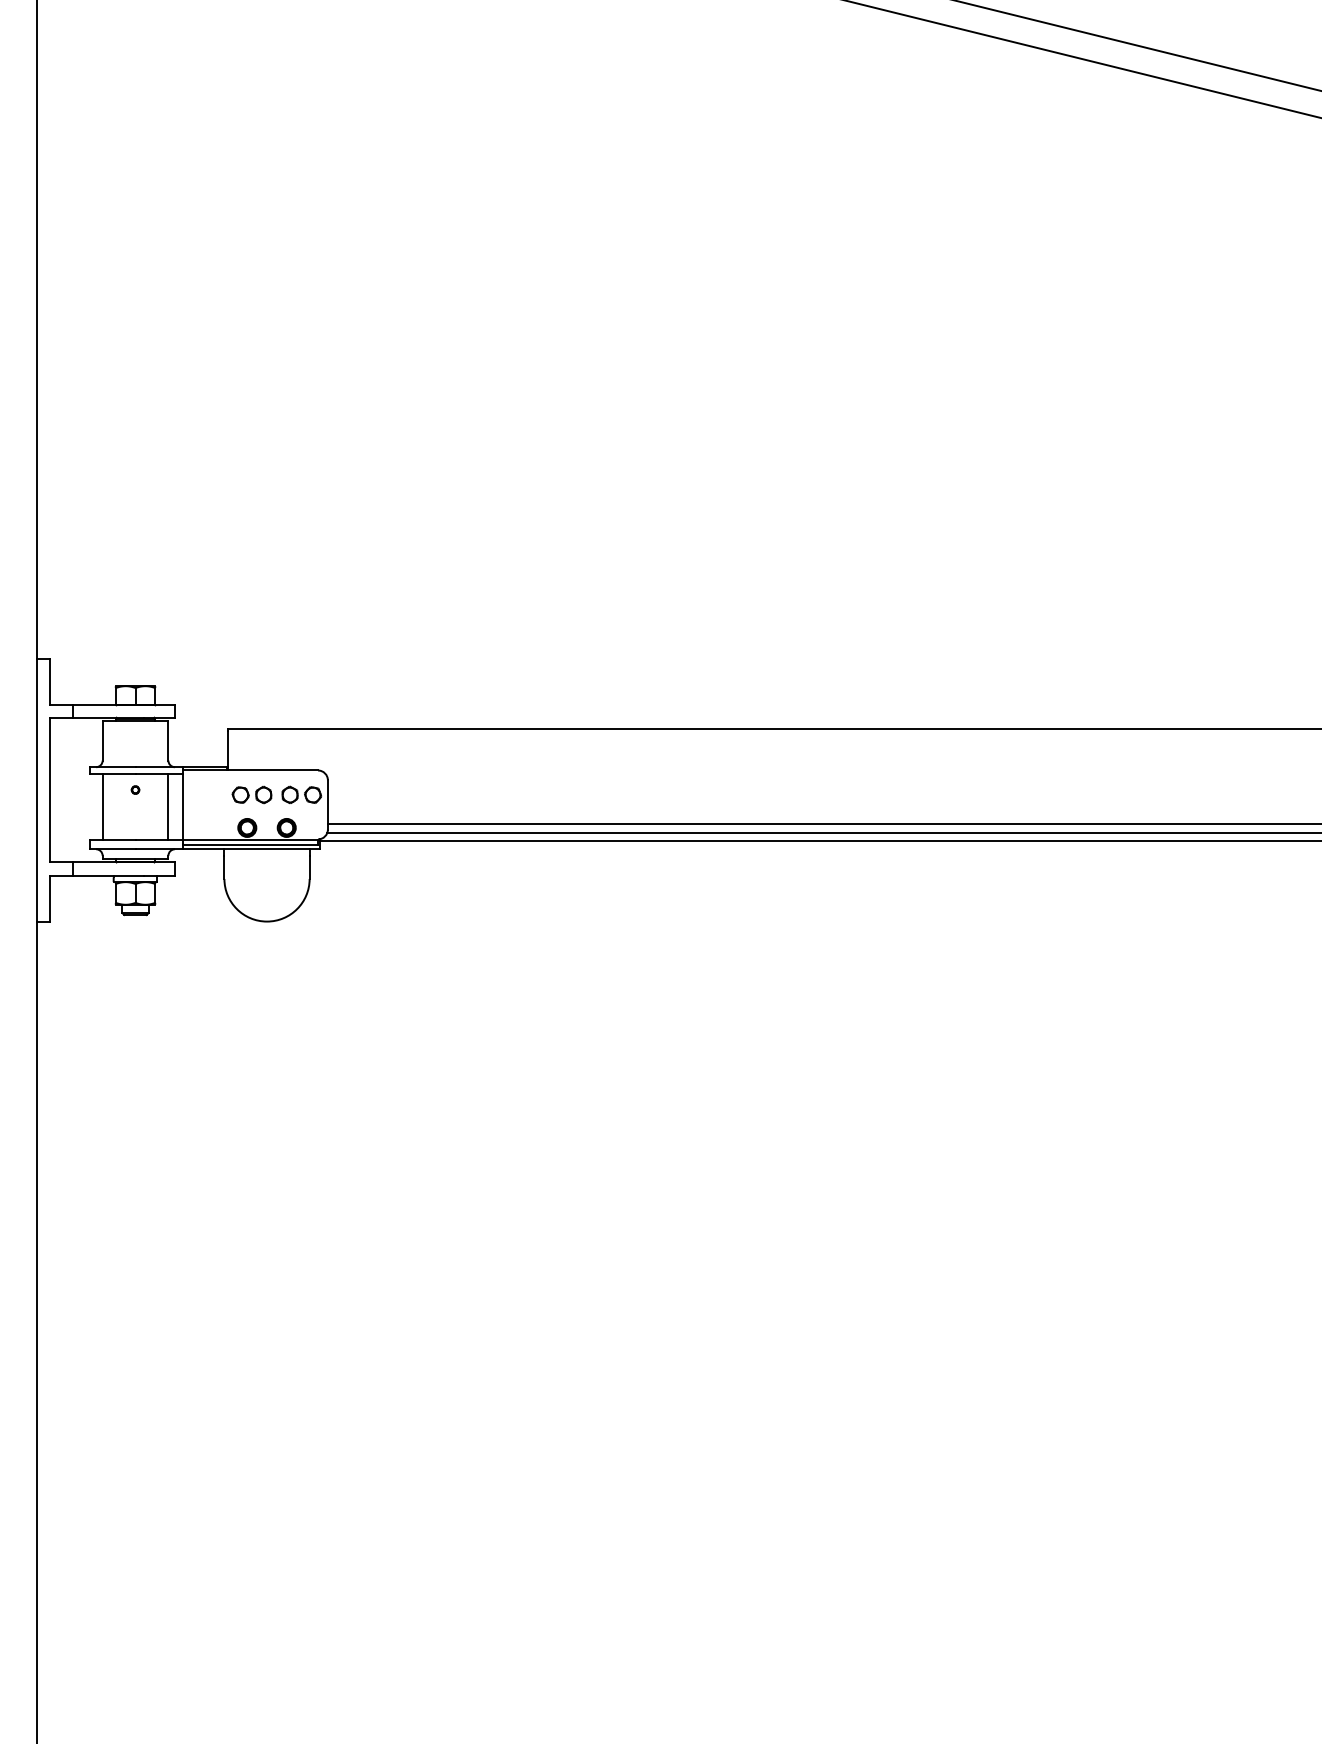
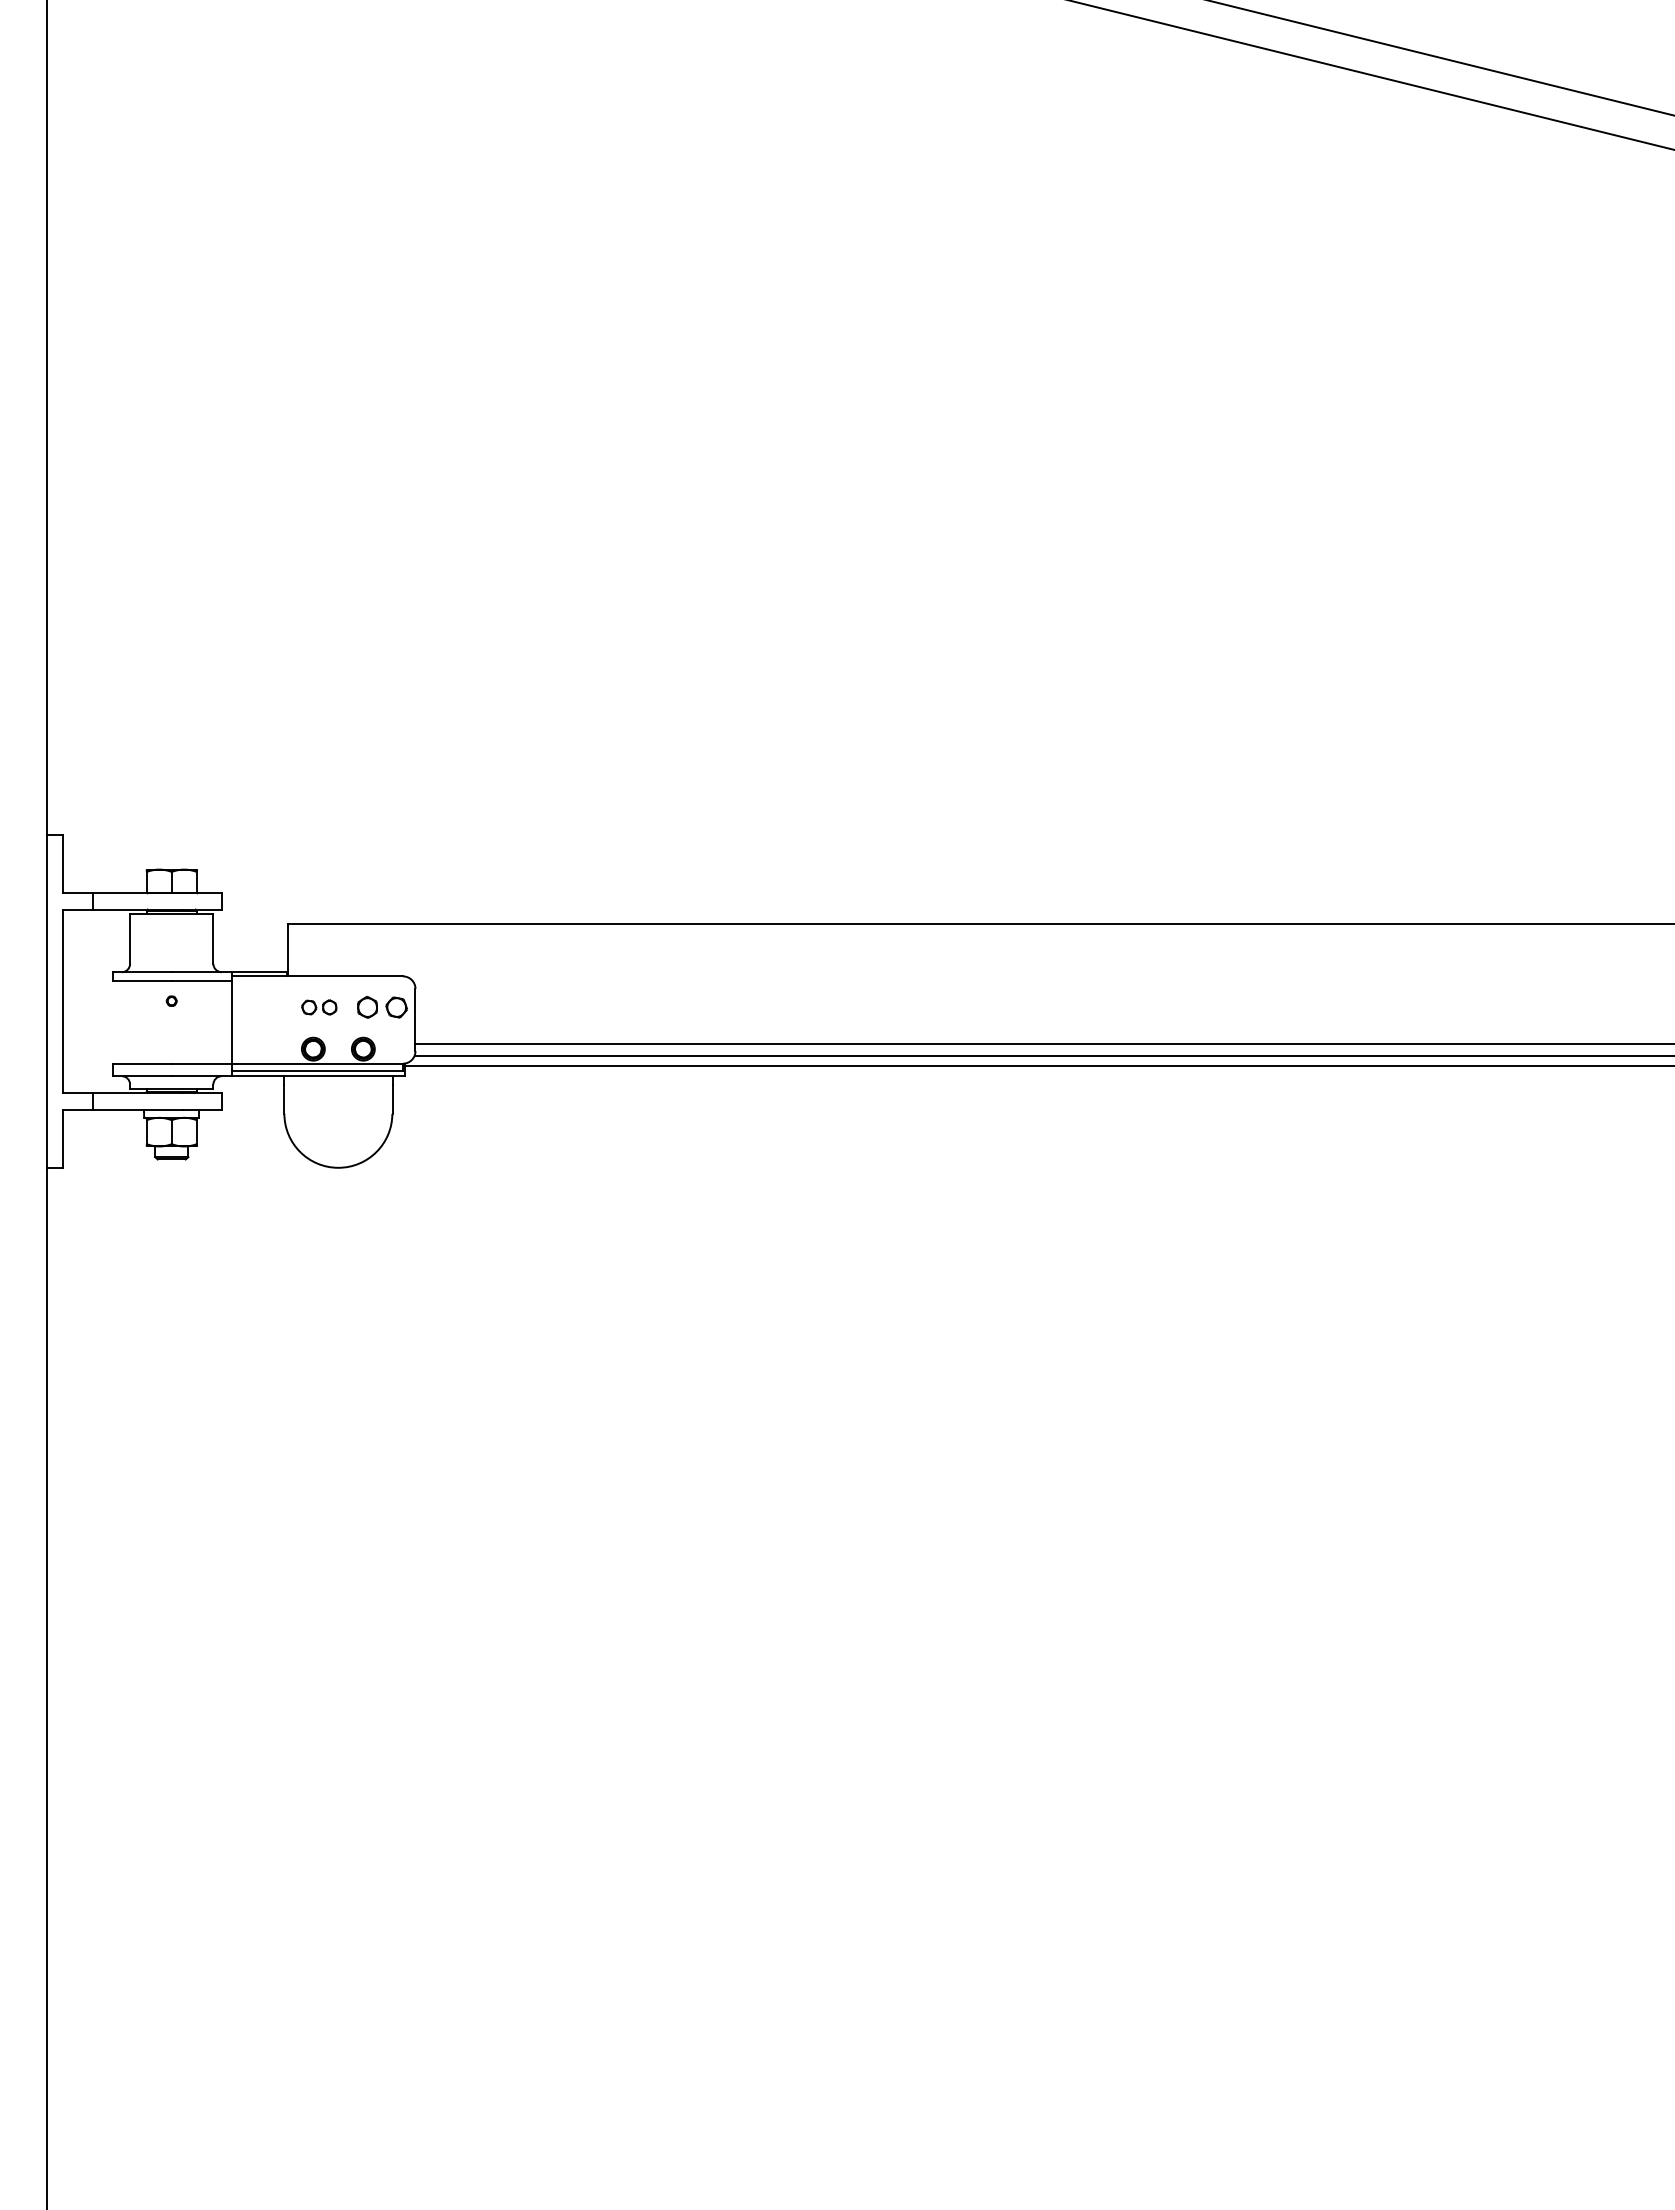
part: (251, 795) -> (318, 1007), size x0.7
line: (102, 806) -> (130, 1021), removed
line: (168, 806) -> (213, 1021), removed

